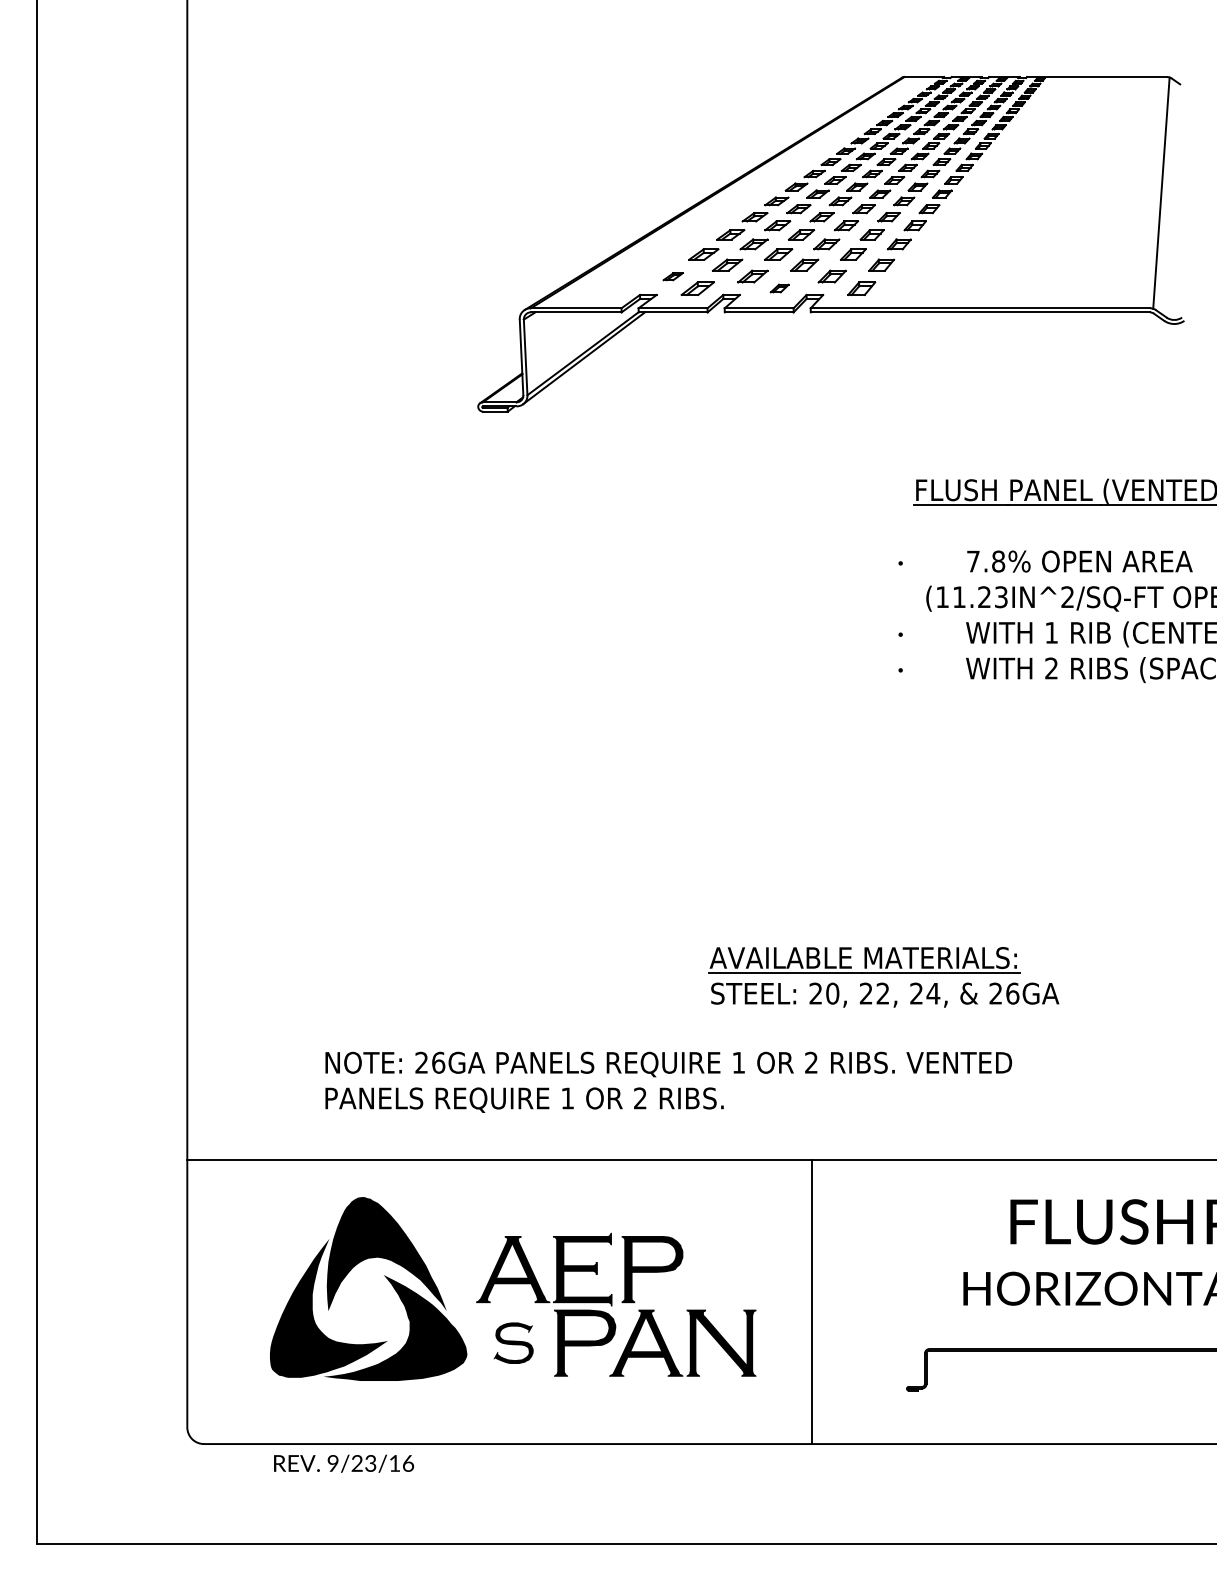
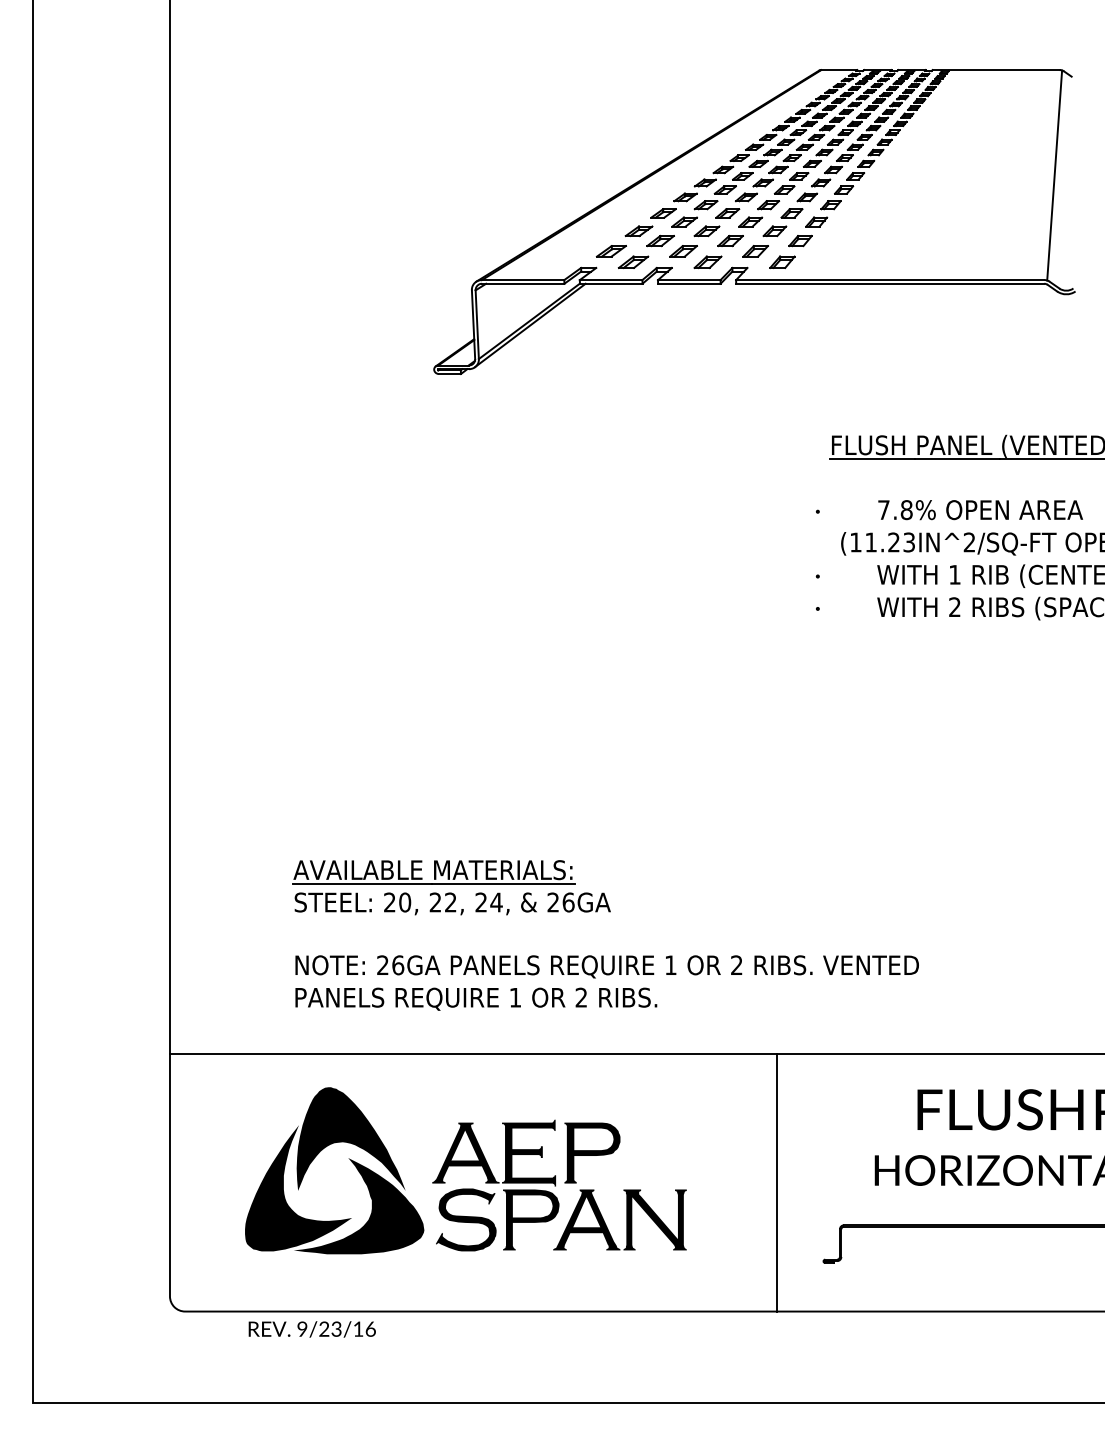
part: (672, 276) -> (610, 251), size x1.67
part: (779, 287) -> (707, 261), size x1.67
part: (883, 977) -> (451, 887), moved
line: (812, 1301) -> (777, 1182), moved
part: (513, 1342) -> (466, 1219), size x1.67

